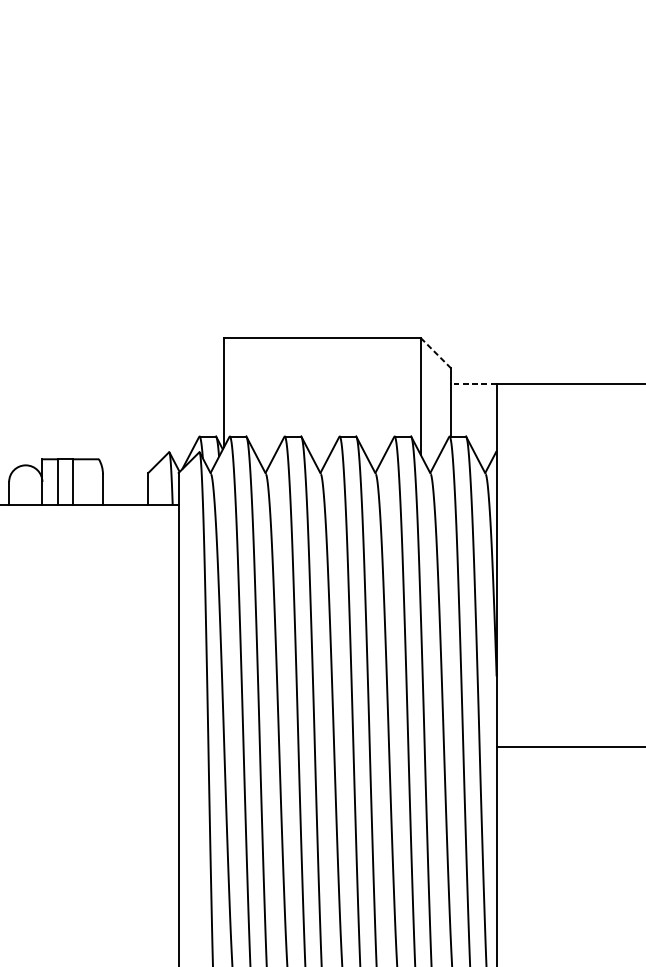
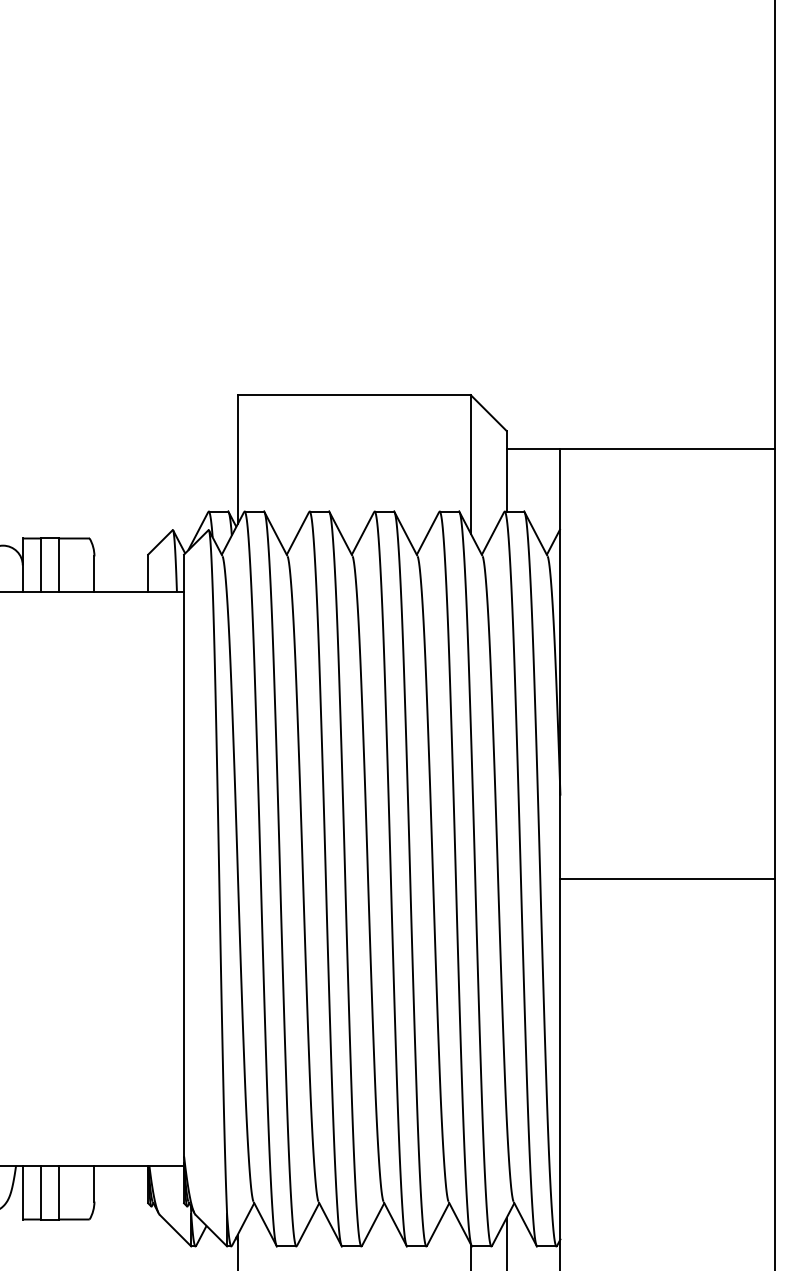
line: (435, 352) -> (488, 412), dashed -> solid
line: (473, 383) -> (533, 448), dashed -> solid

